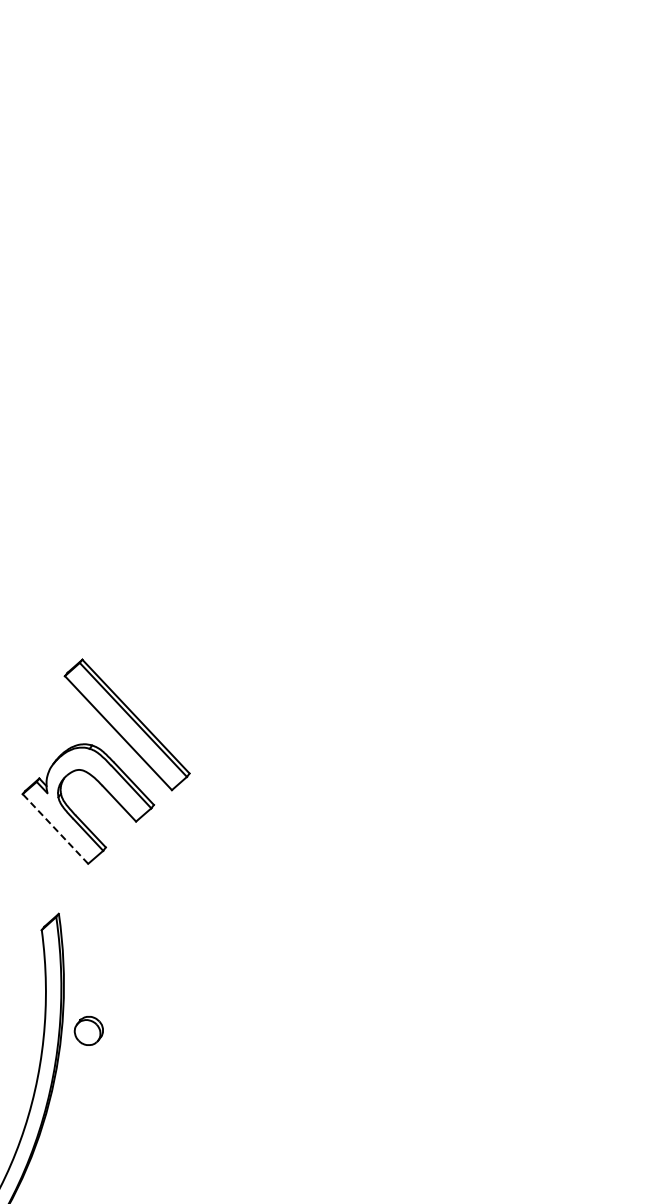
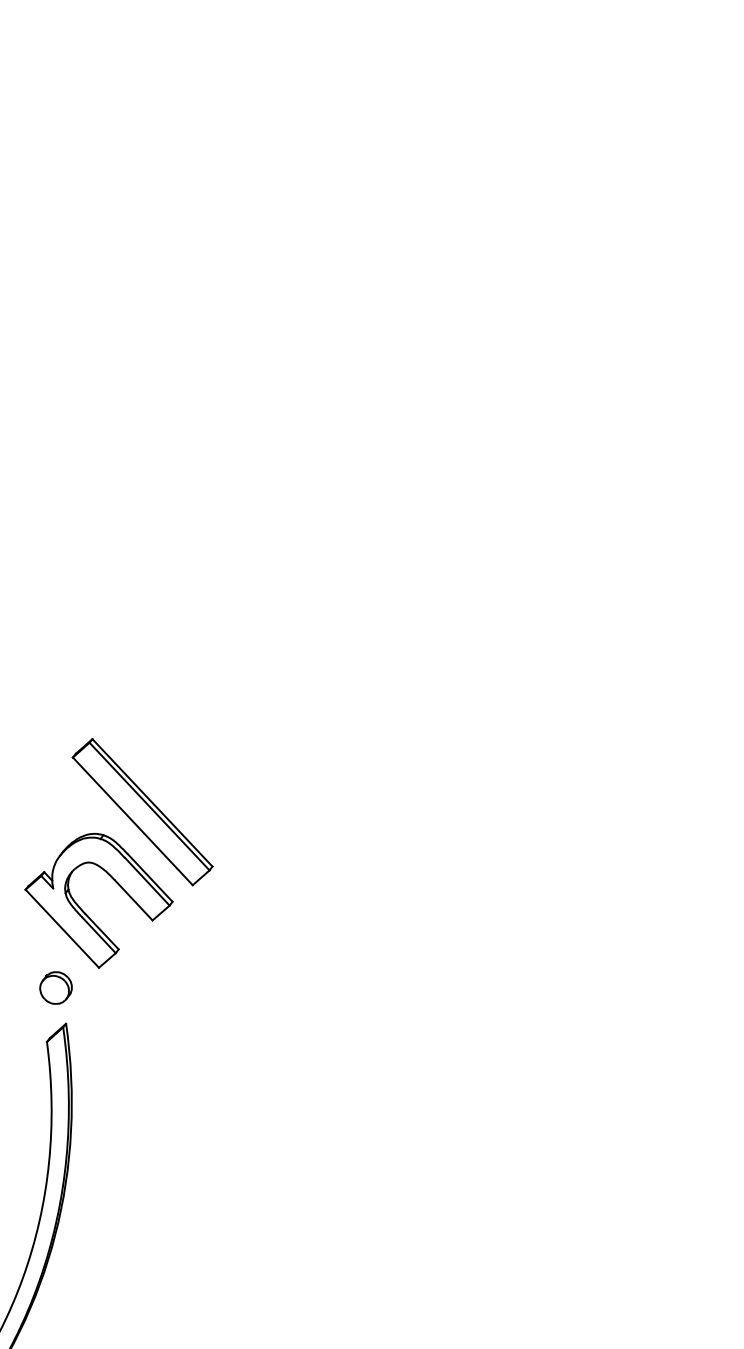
line: (55, 829) -> (62, 929), dashed -> solid
part: (88, 1030) -> (55, 987), moved

